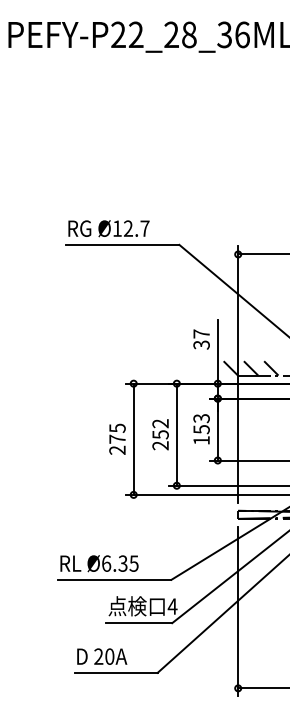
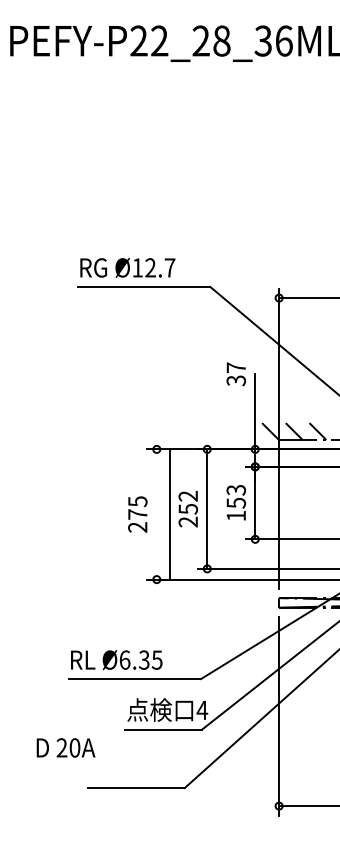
text: (201, 339) -> (236, 374), moved
line: (133, 438) -> (169, 513), moved
text: (102, 656) -> (66, 747), moved

